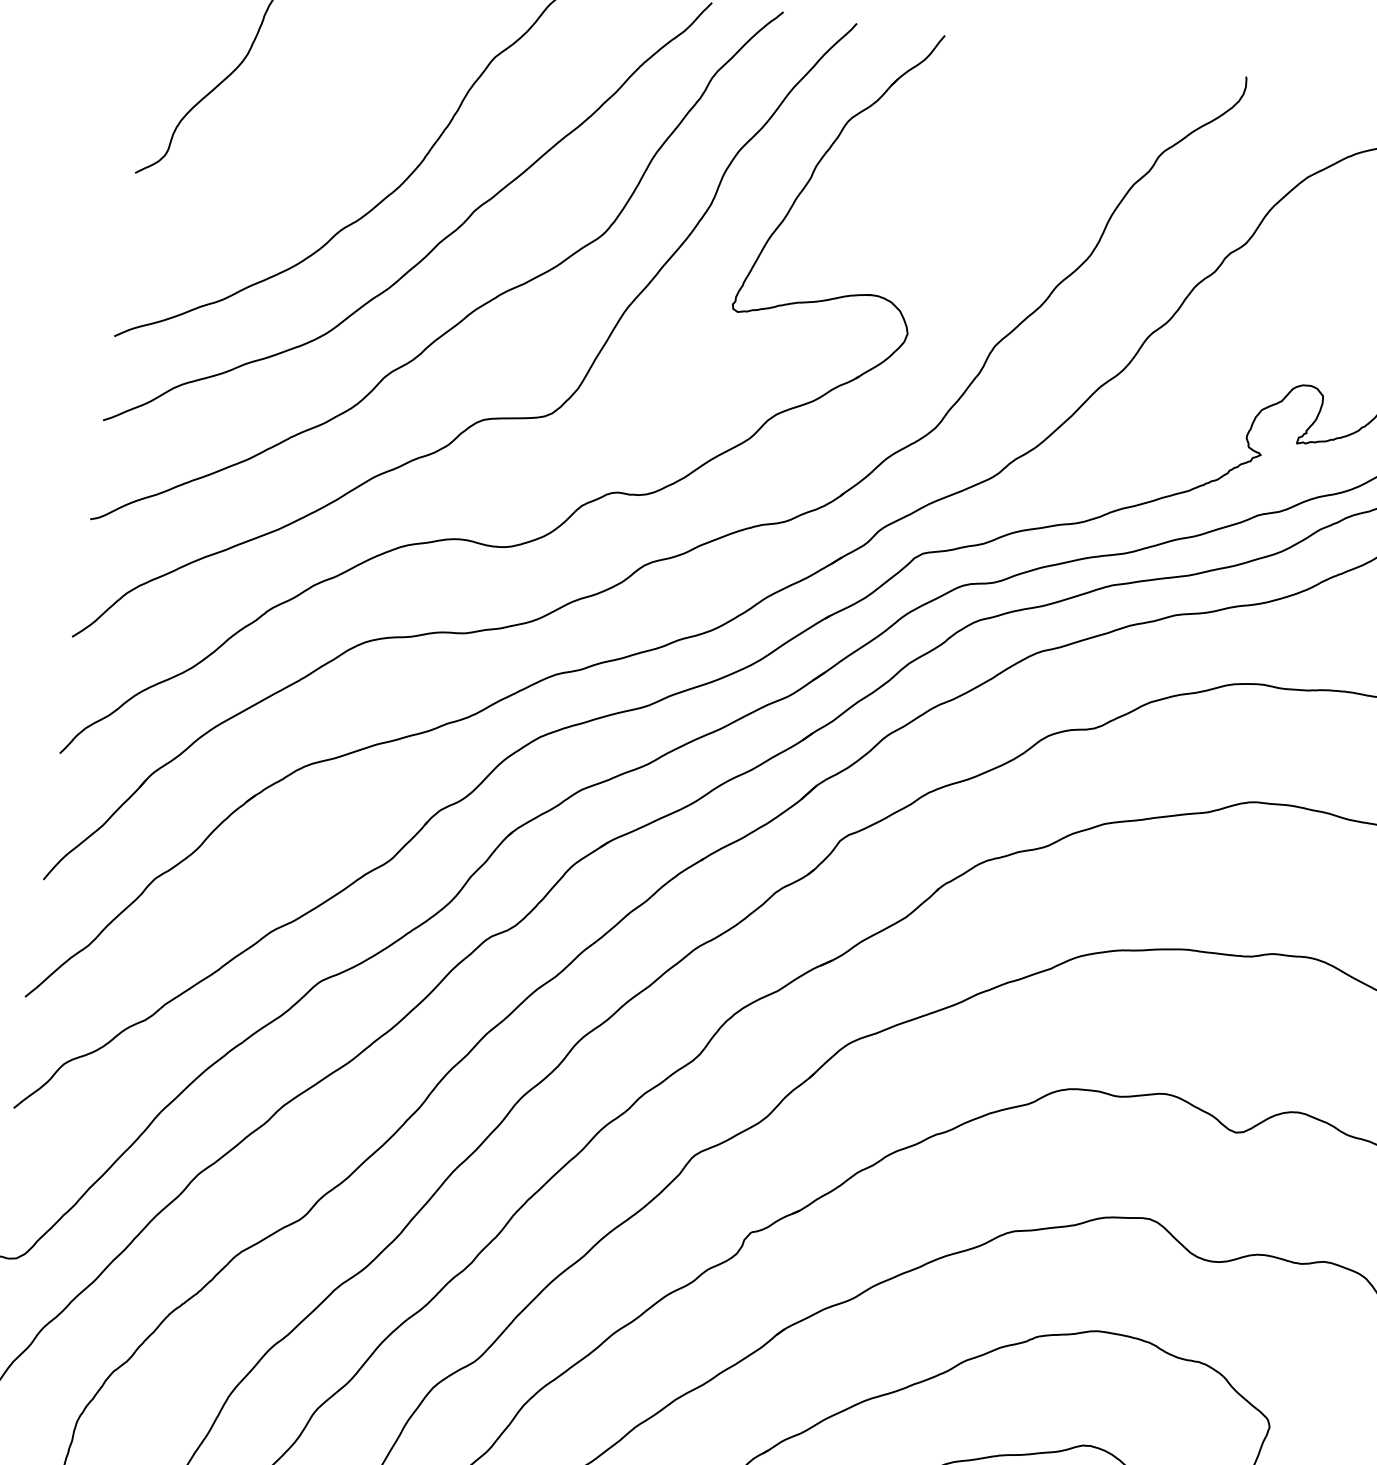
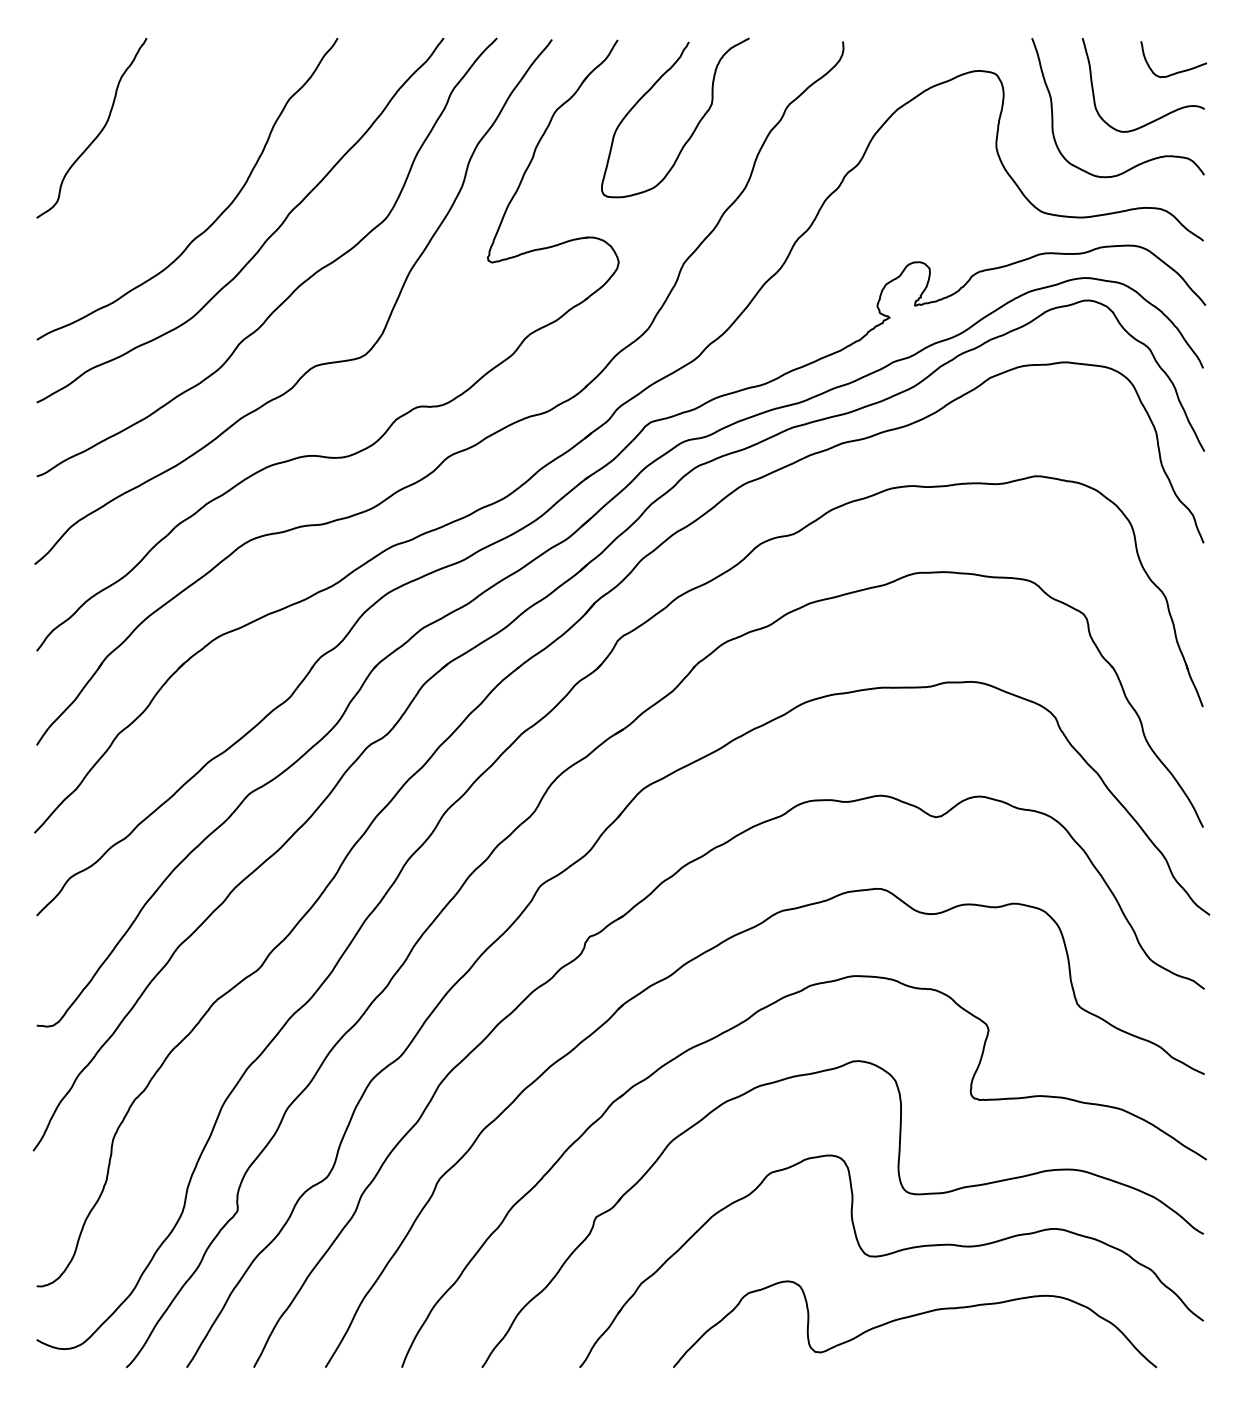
curve: (1032, 167) -> (694, 128), added

